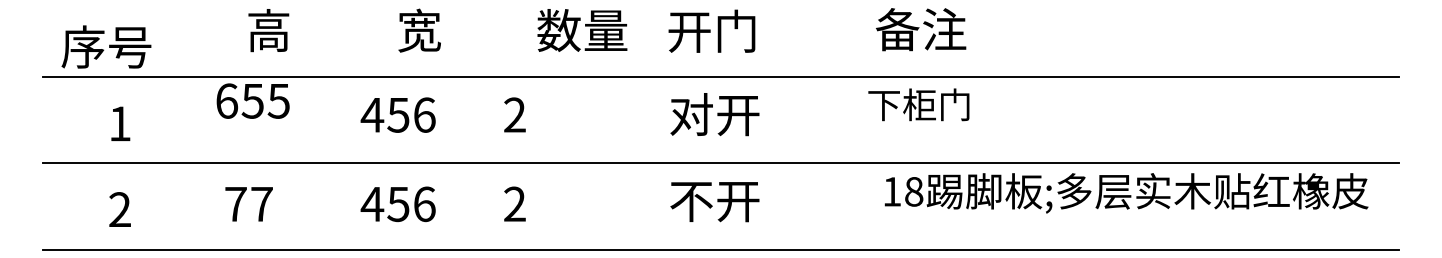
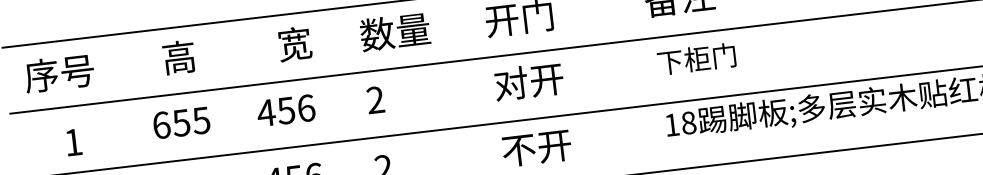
text: (582, 30) -> (395, 32), moved
text: (106, 46) -> (59, 73), moved
text: (252, 100) -> (181, 122), moved
text: (918, 104) -> (696, 58), moved

